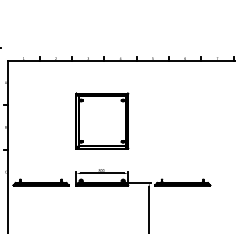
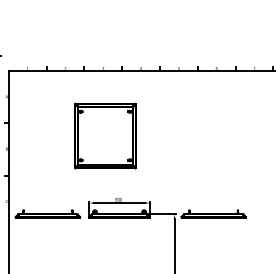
part: (102, 120) -> (105, 135), moved

